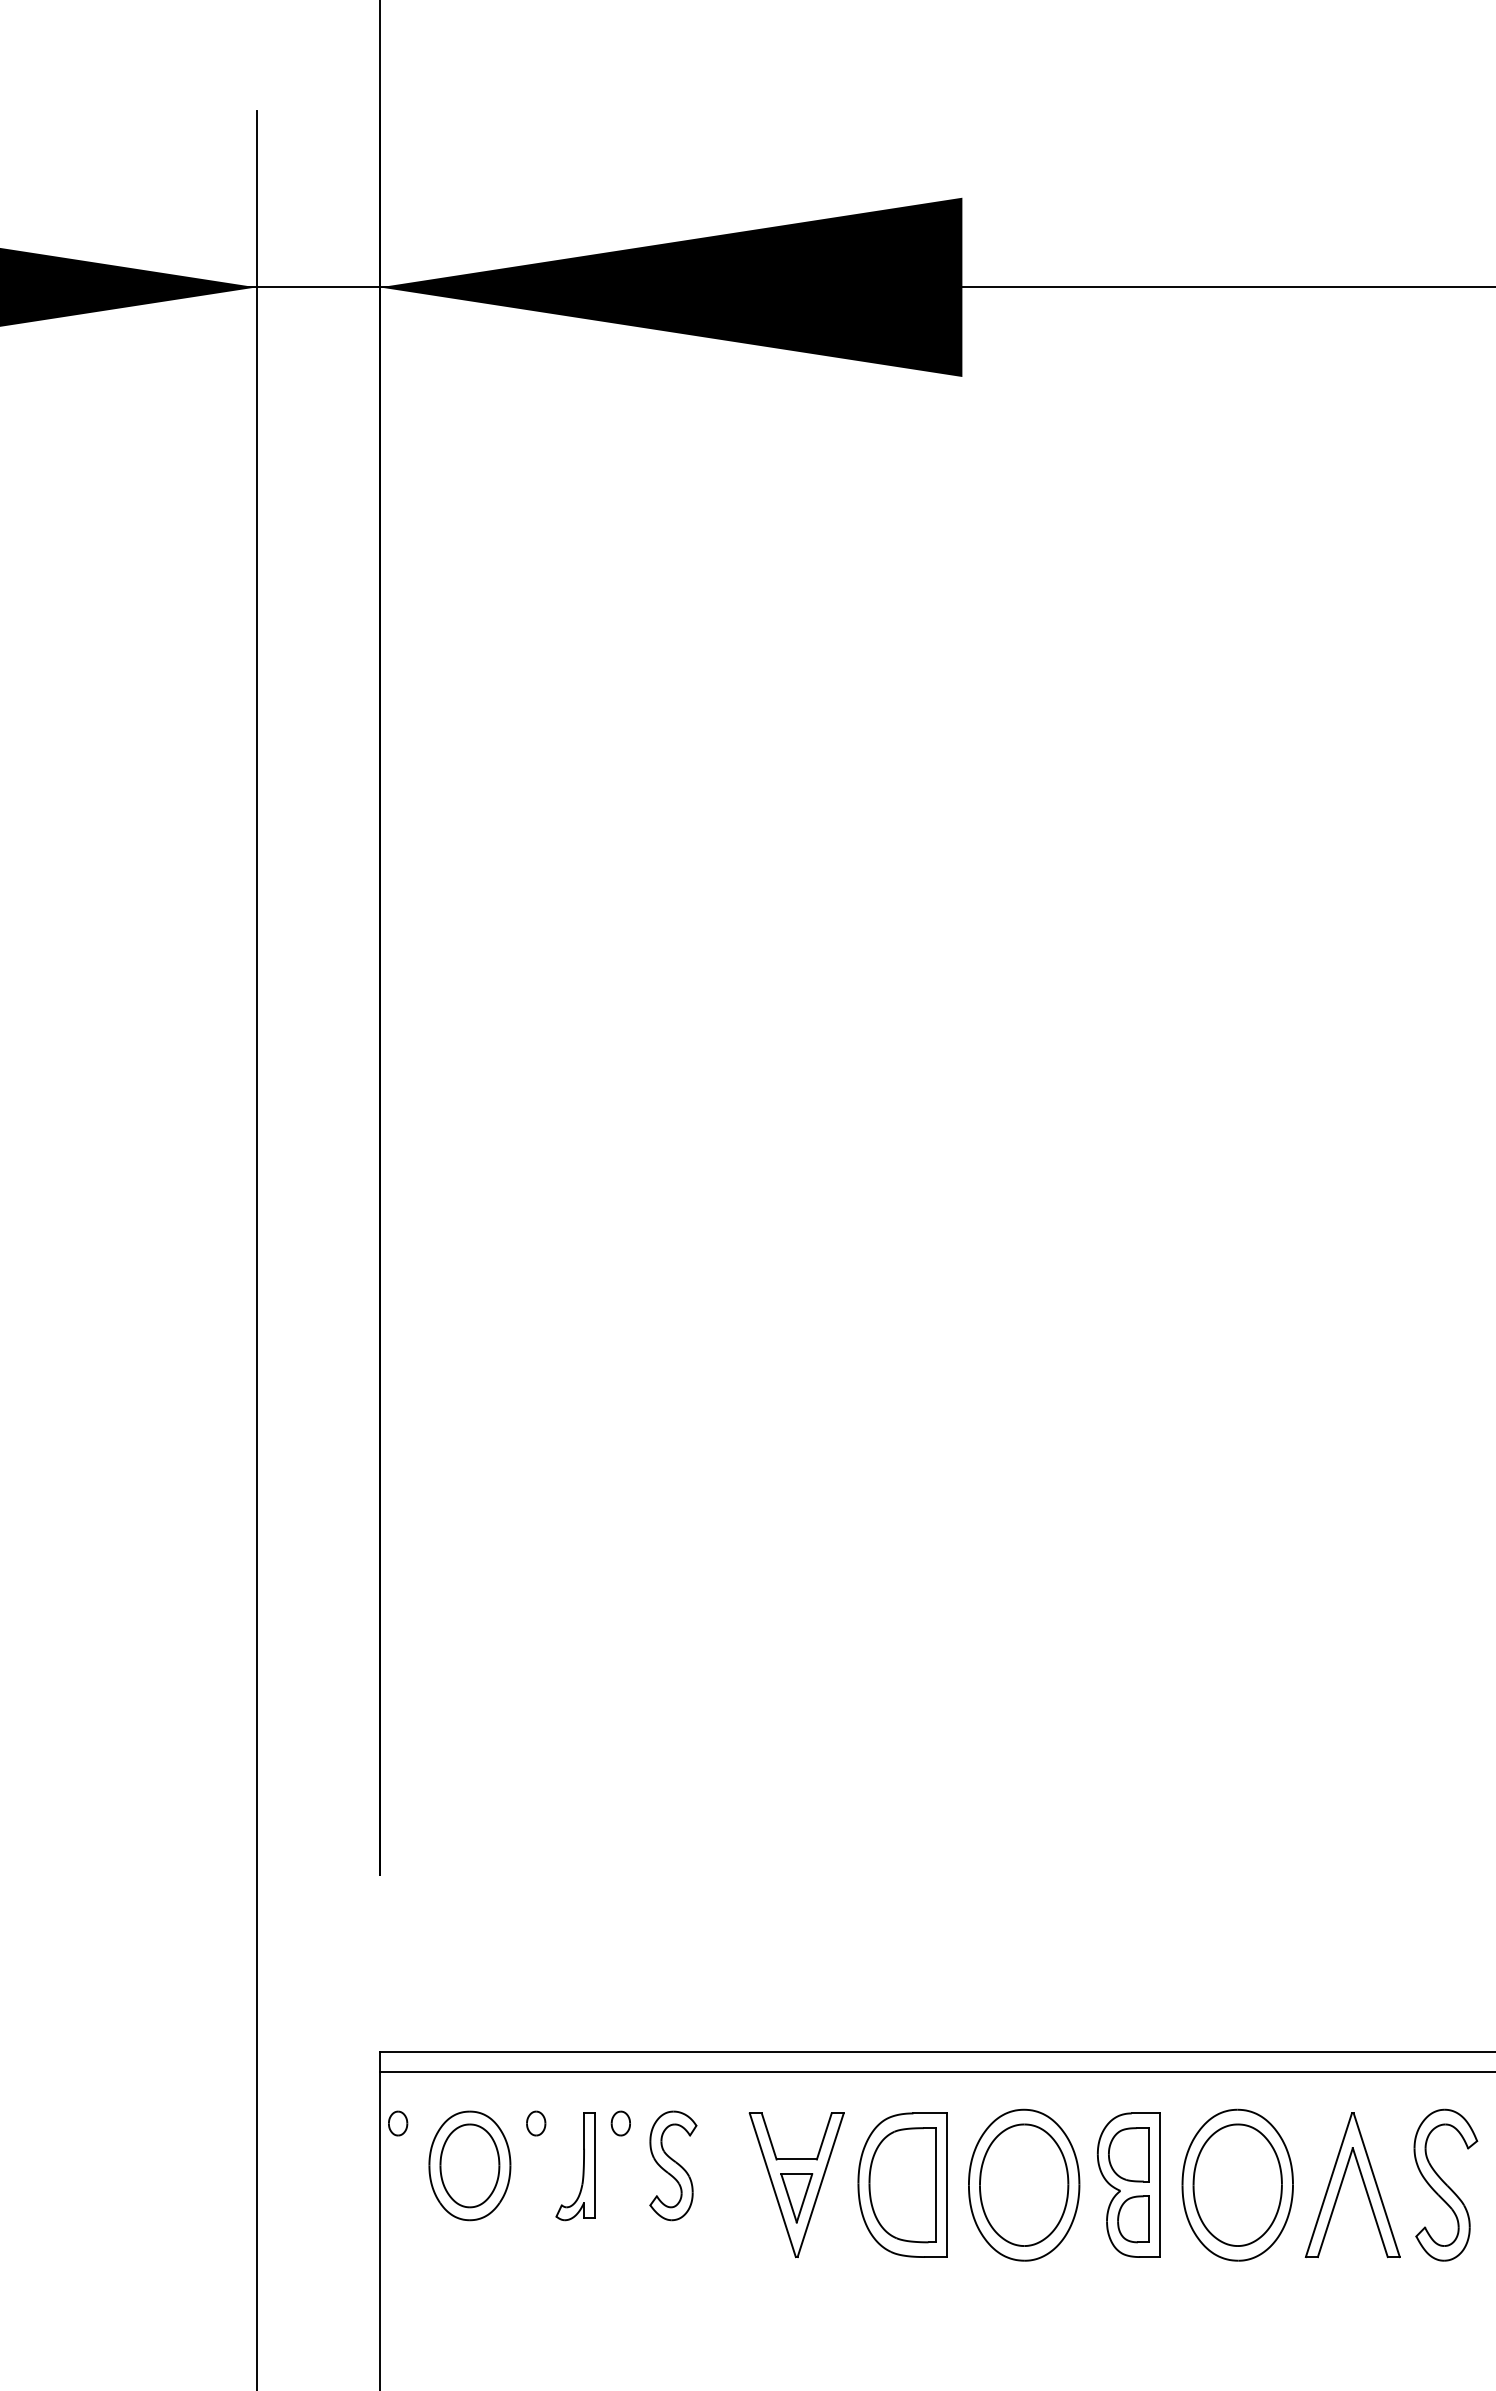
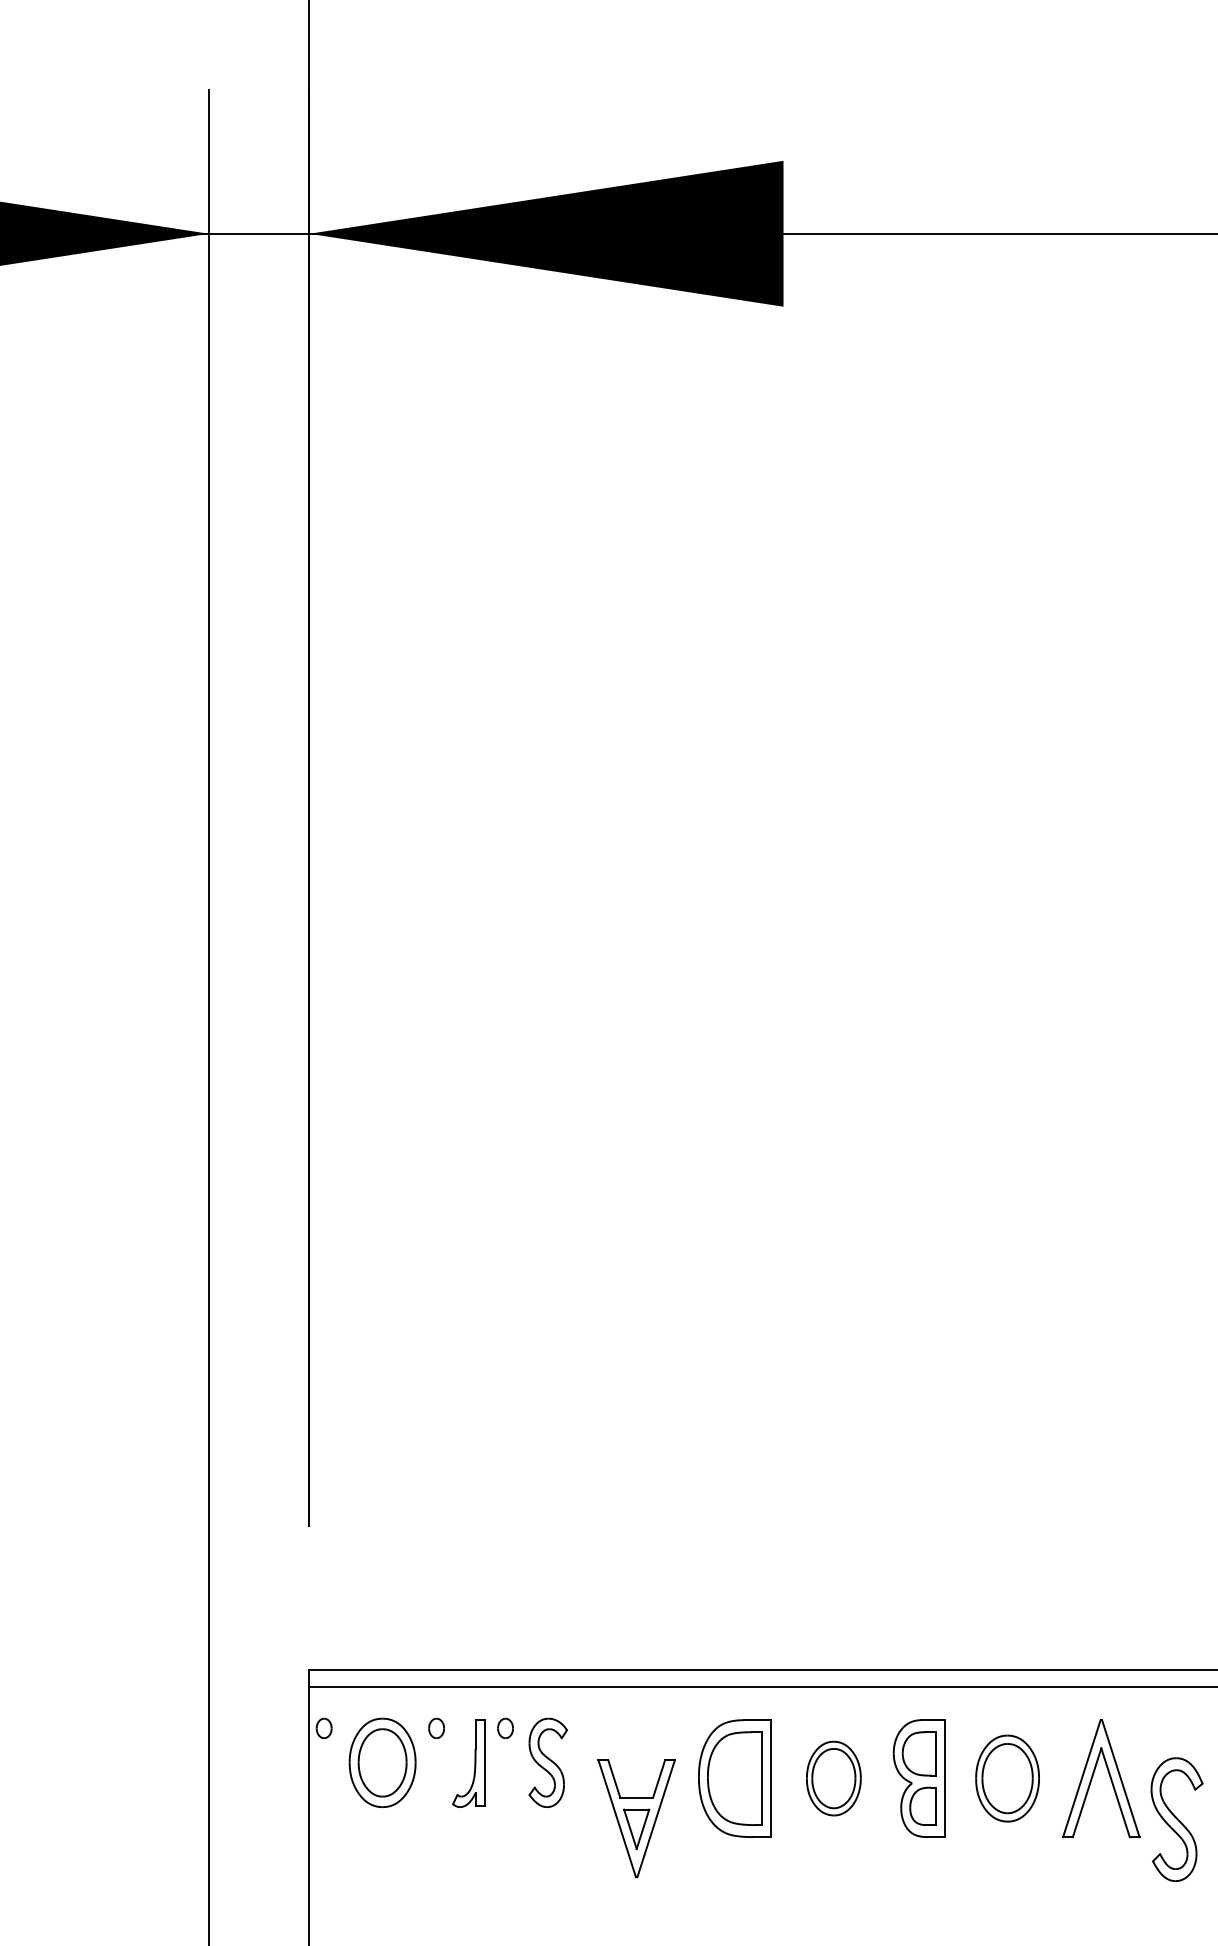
part: (796, 2185) -> (636, 1818), moved
part: (1023, 2185) -> (833, 1778), size x0.6
part: (1237, 2185) -> (1007, 1778), size x0.7
part: (1445, 2185) -> (1176, 1819), moved

